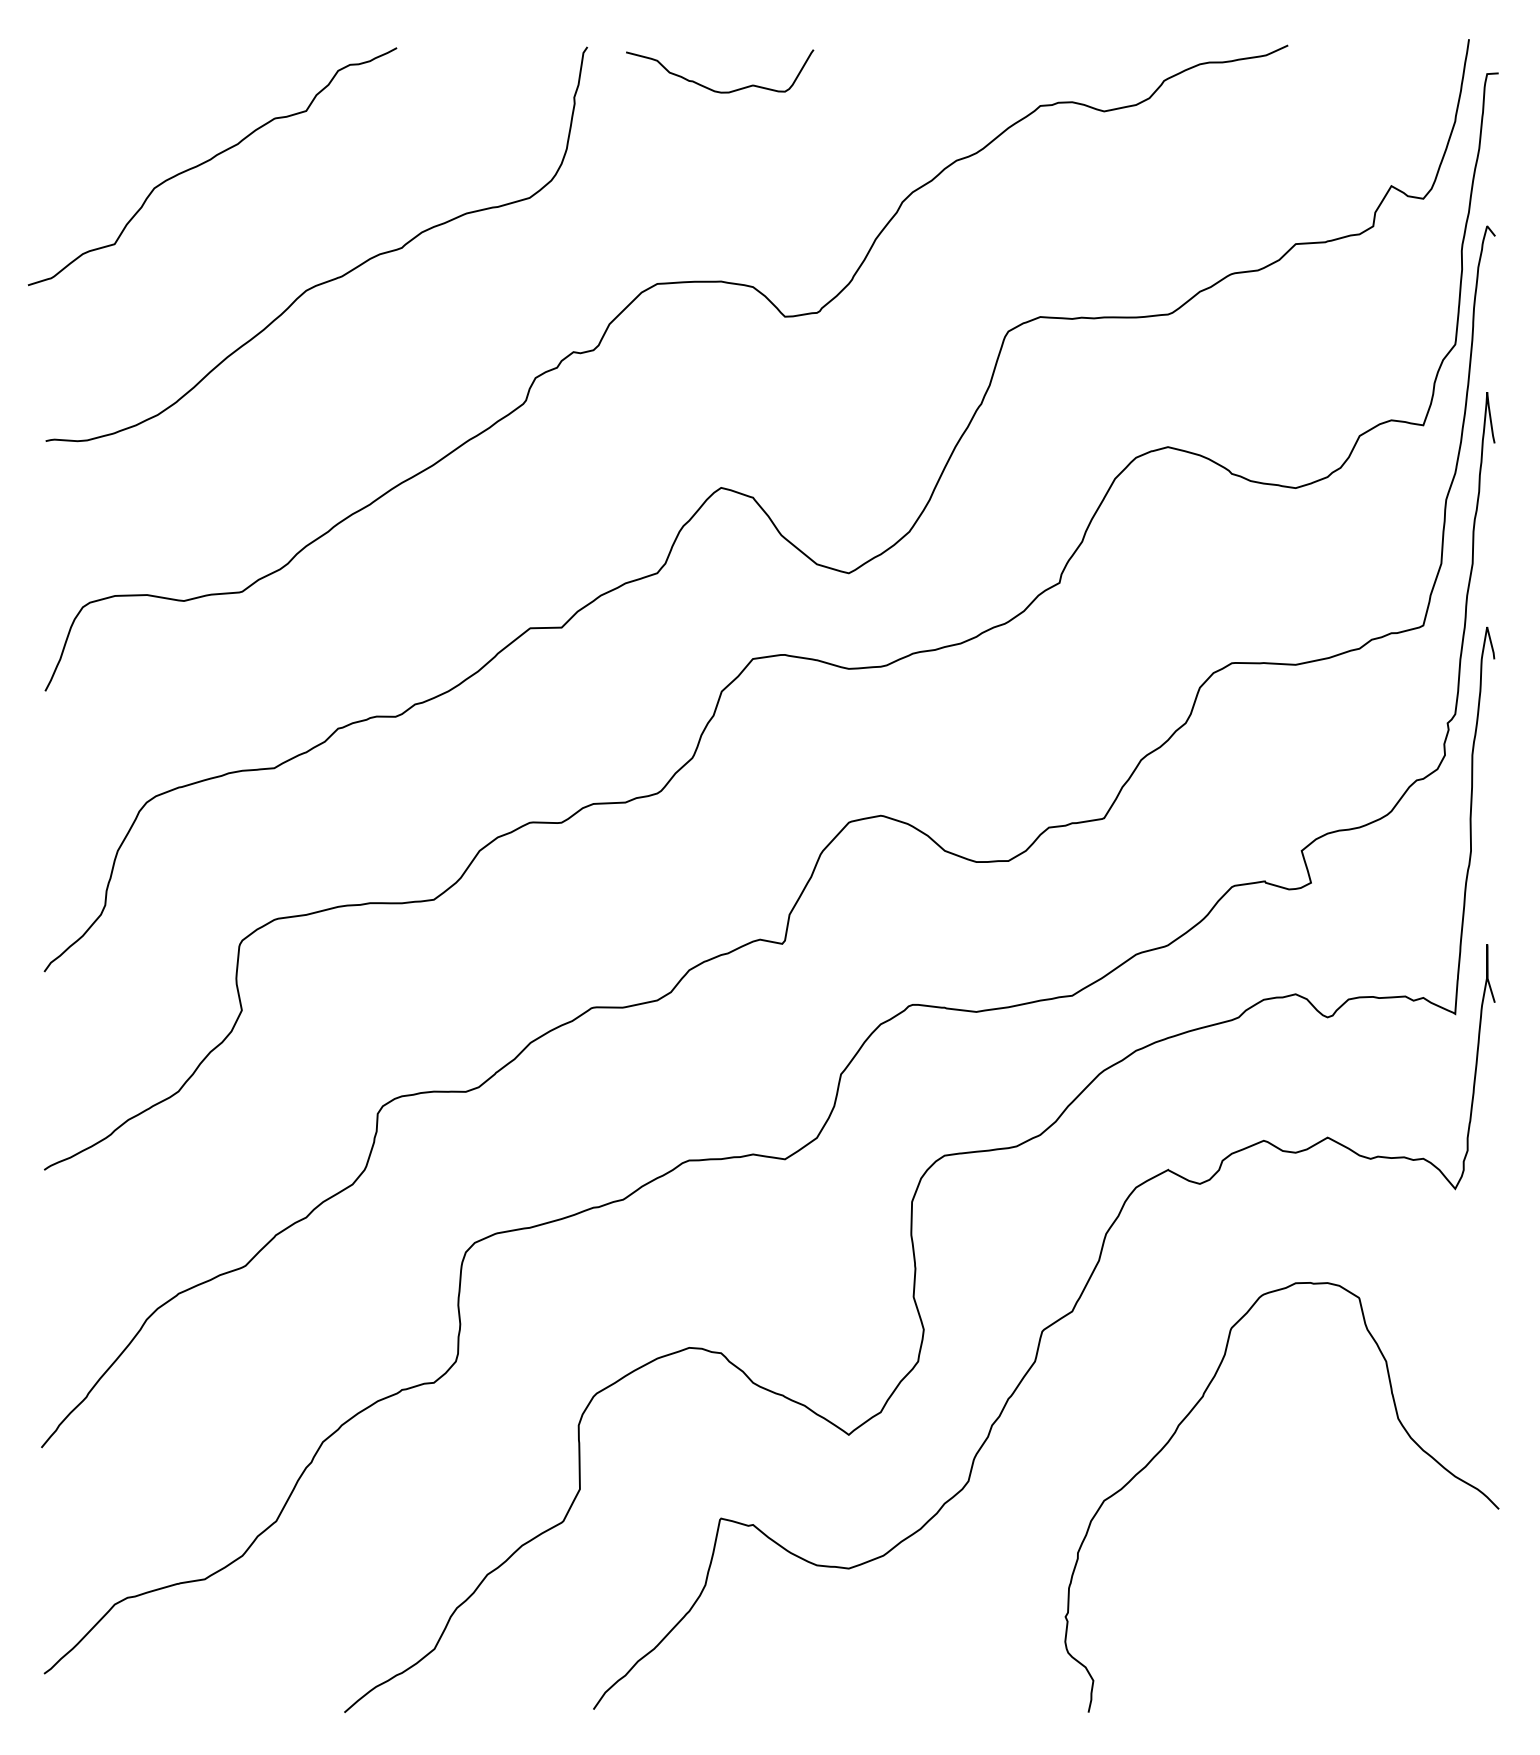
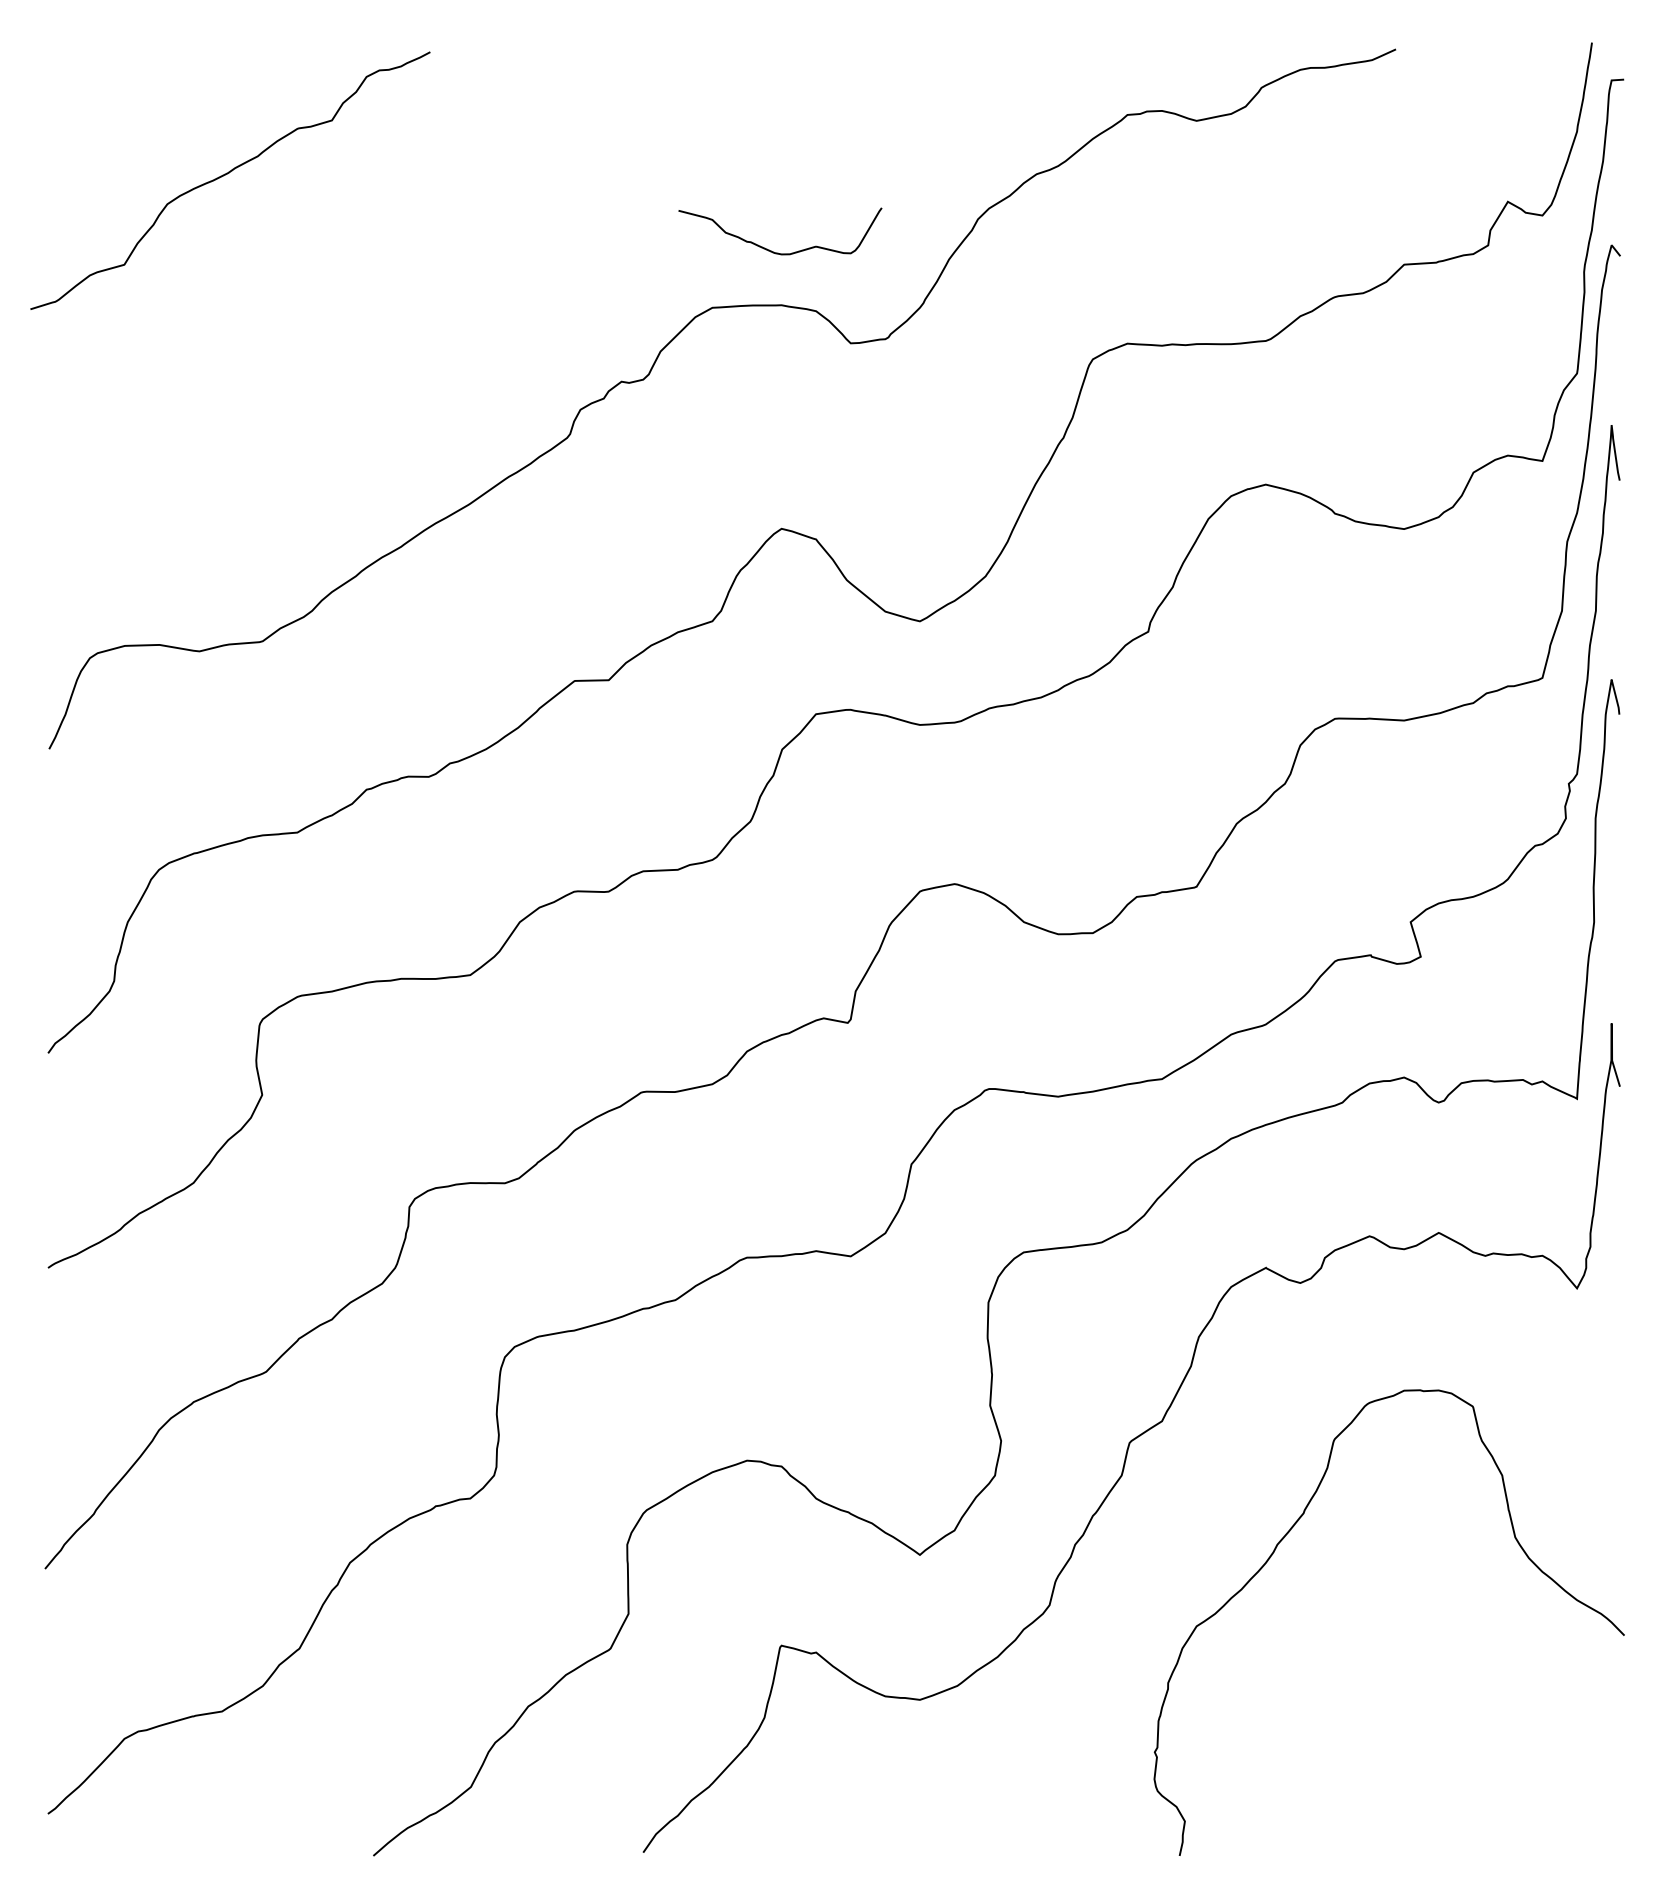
curve: (711, 88) -> (771, 249), moved
curve: (327, 280) -> (355, 304), removed

